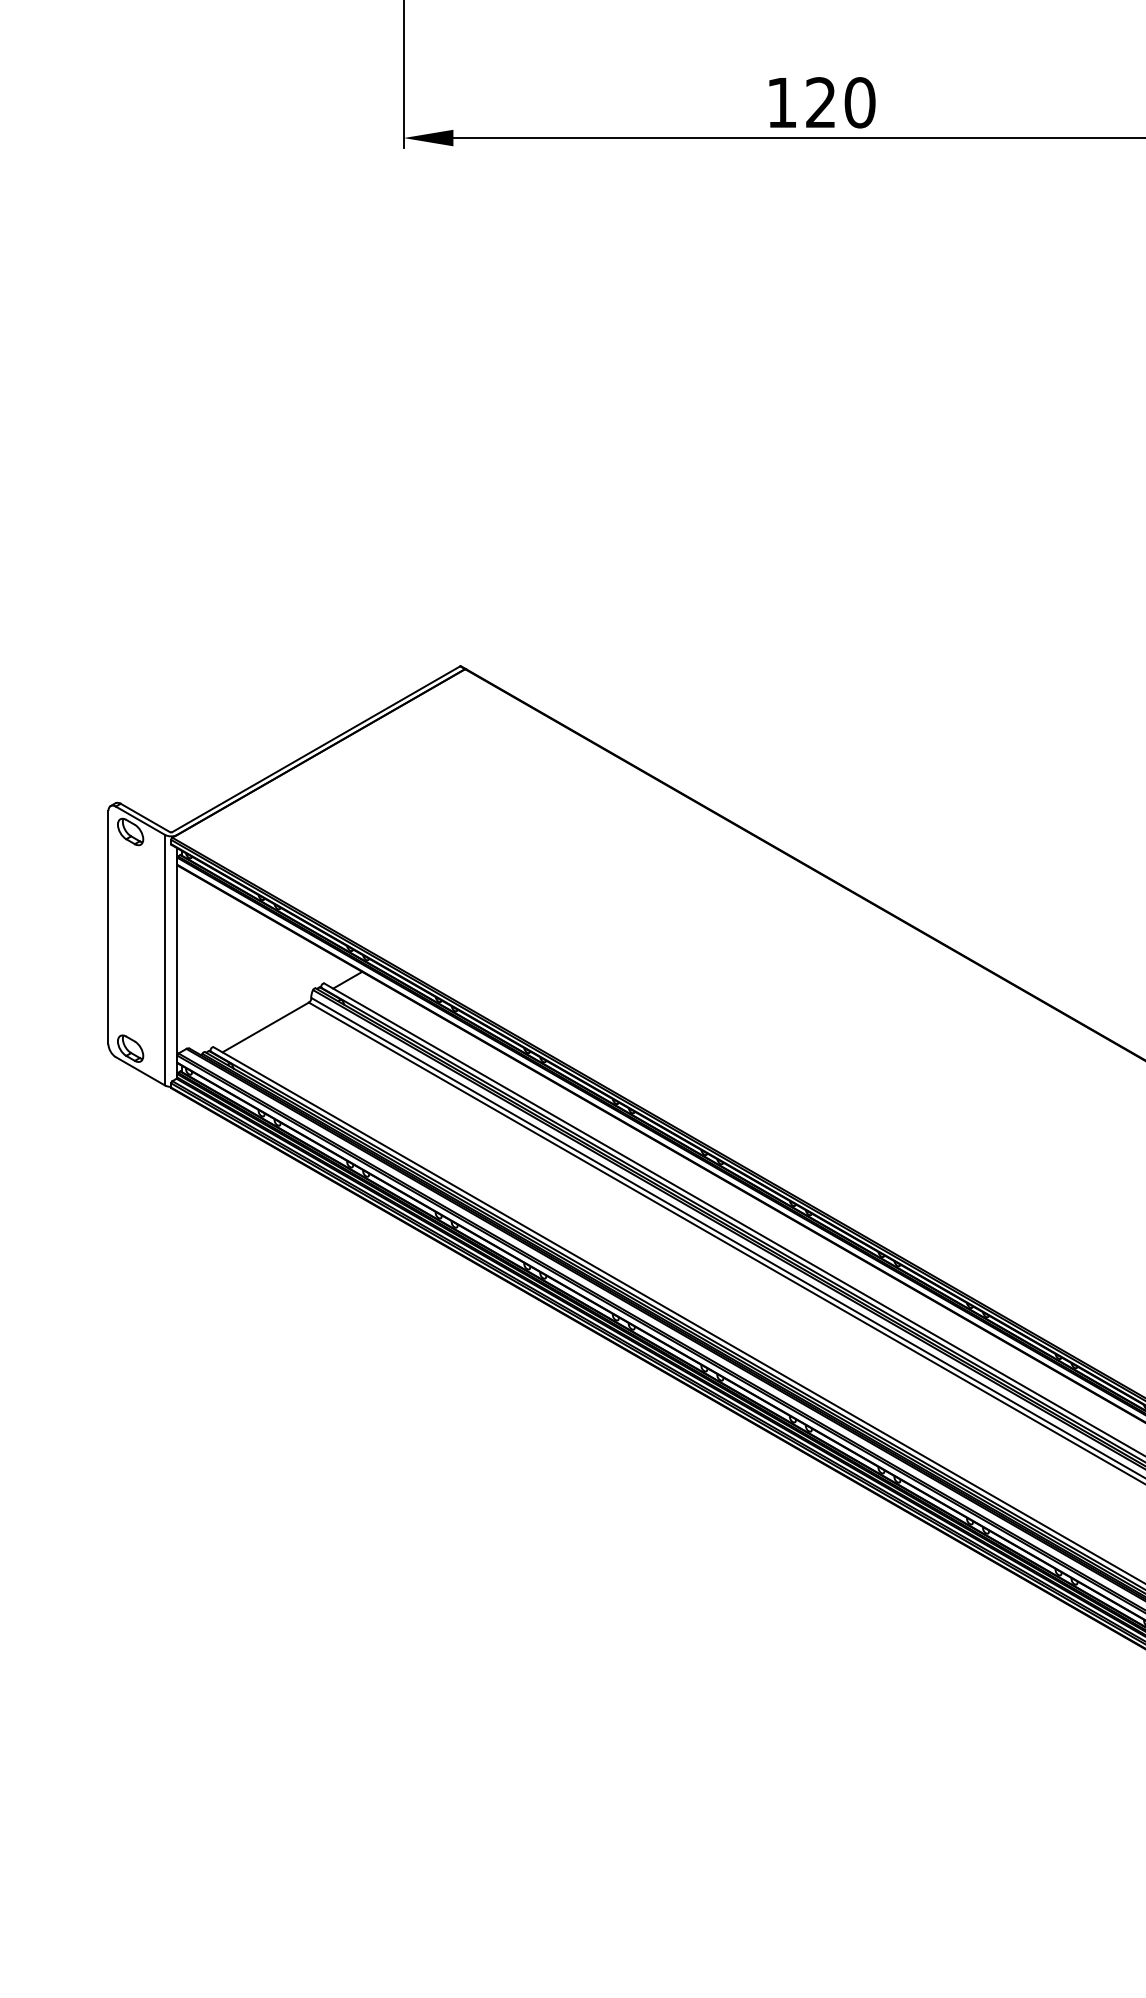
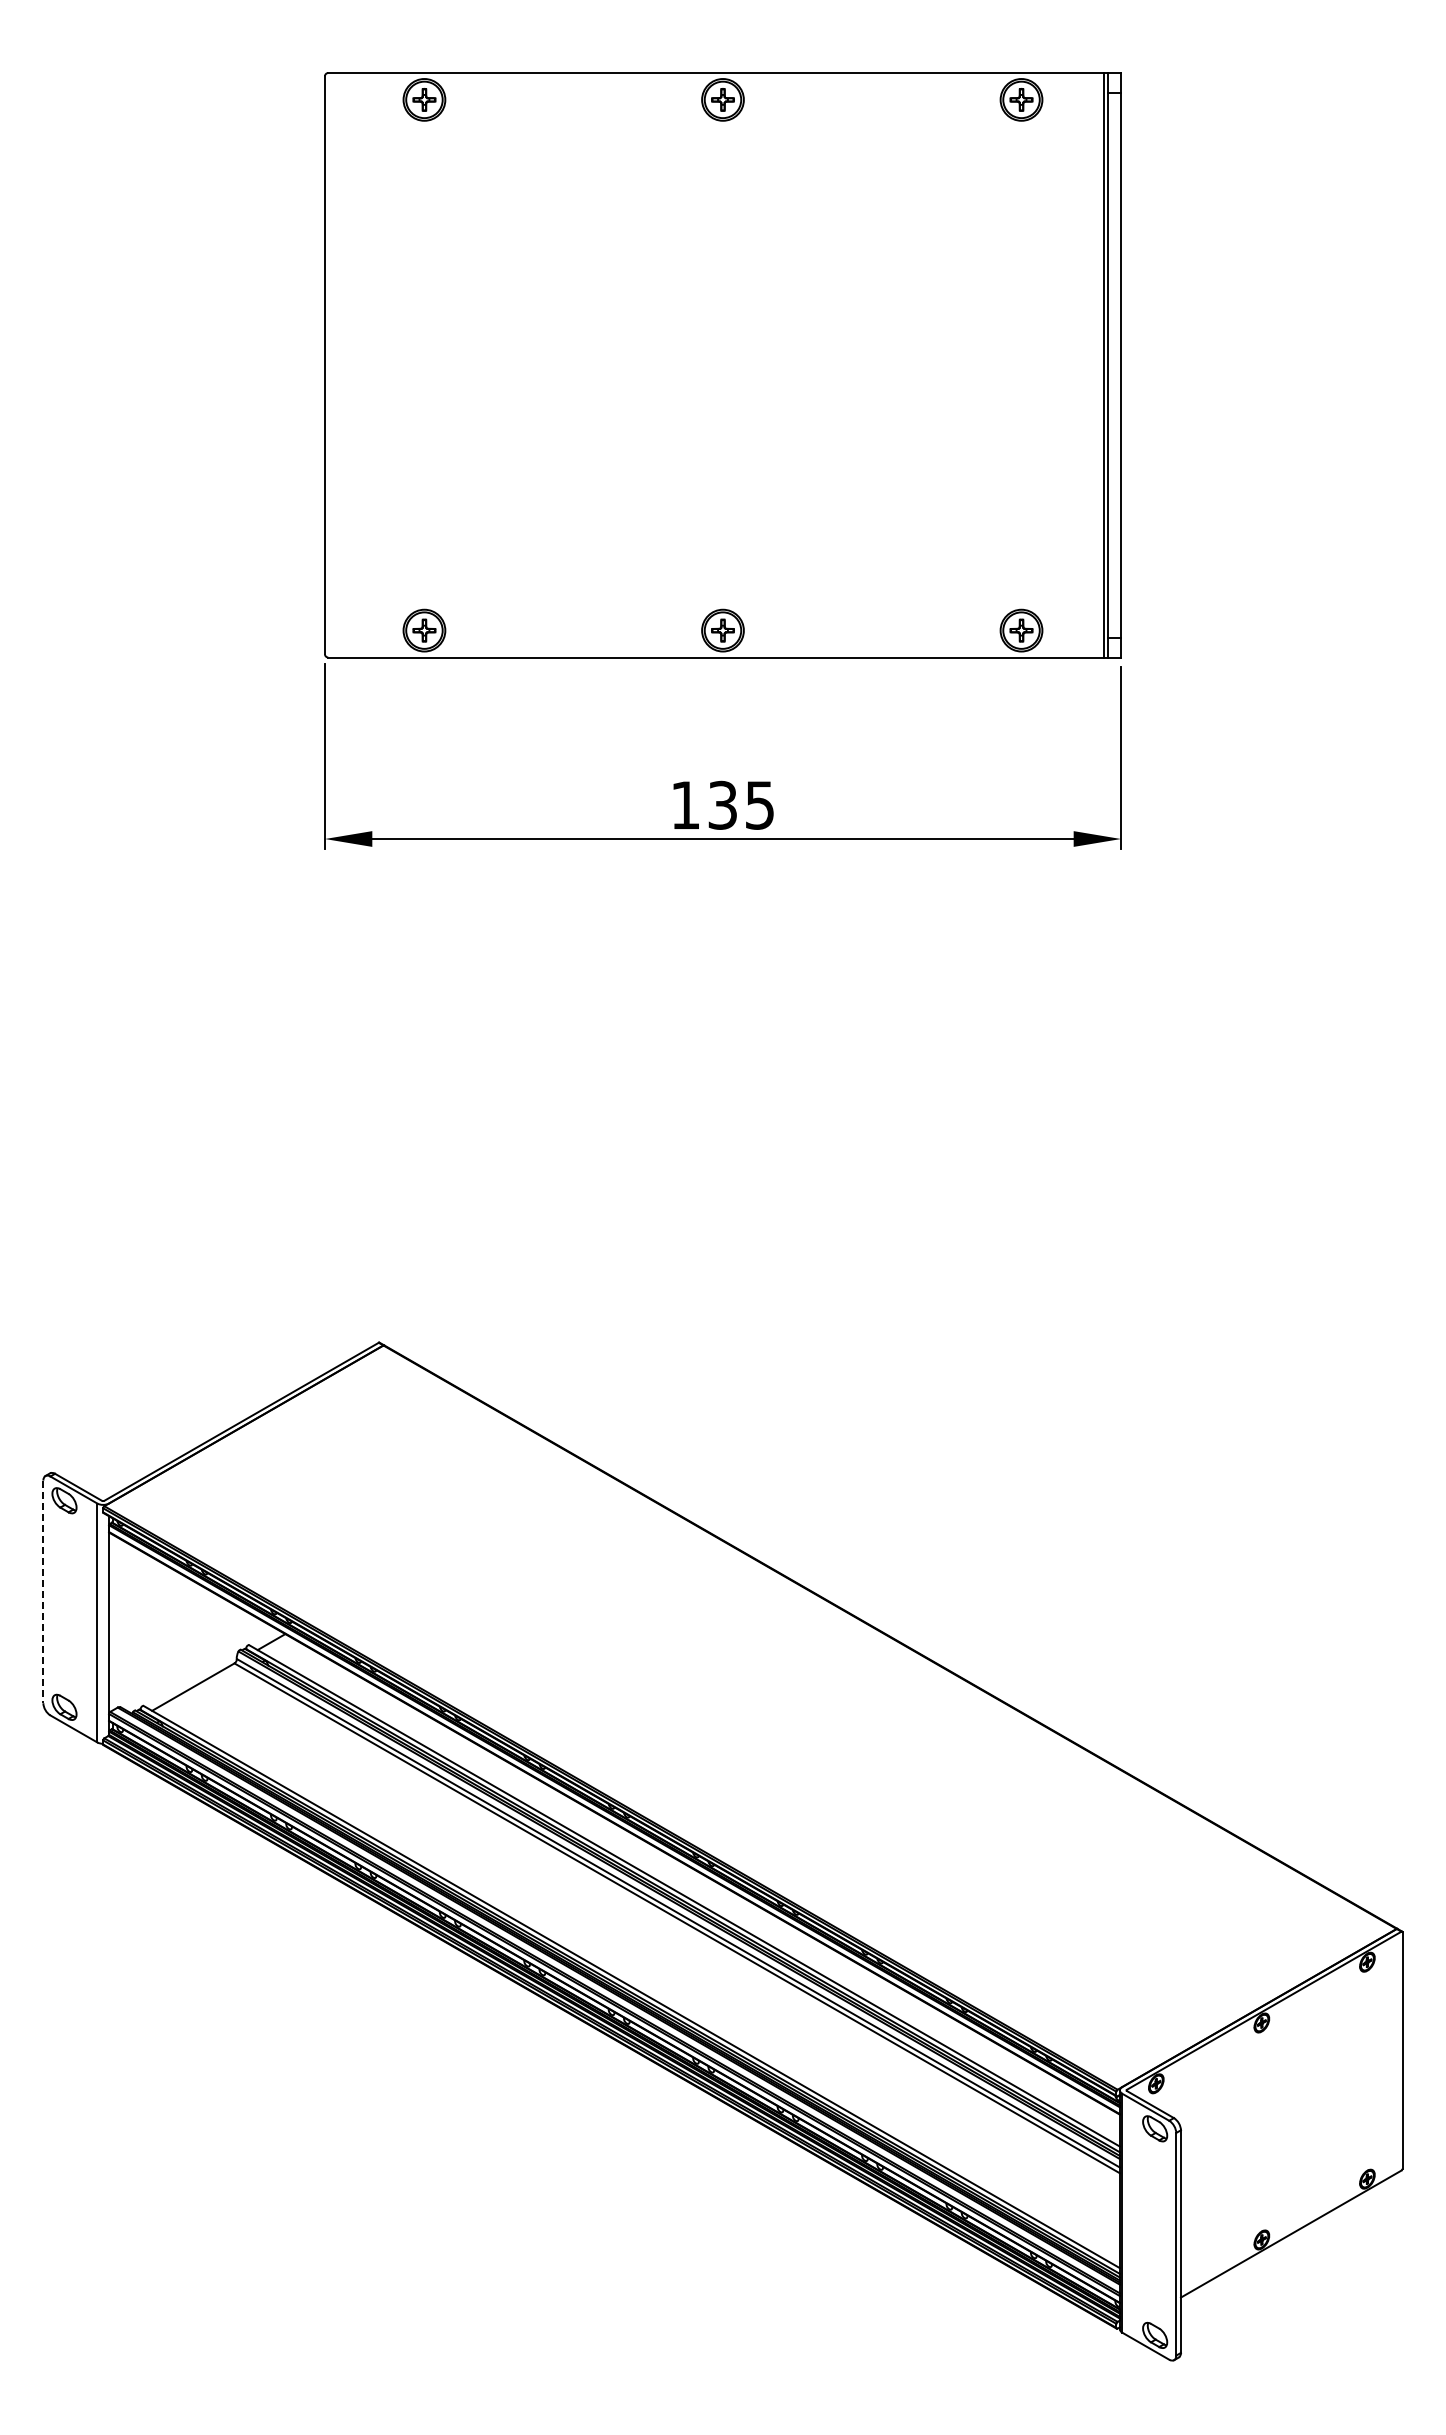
text: (840, 101) -> (741, 804), 120 -> 135
line: (108, 928) -> (43, 1592), solid -> dashed

